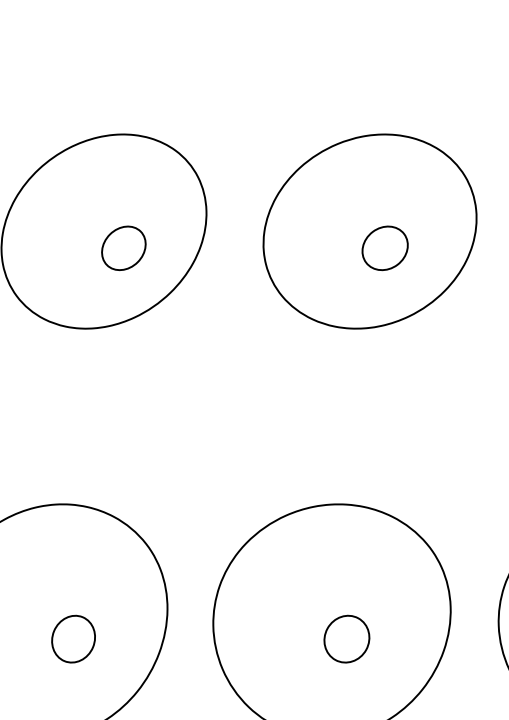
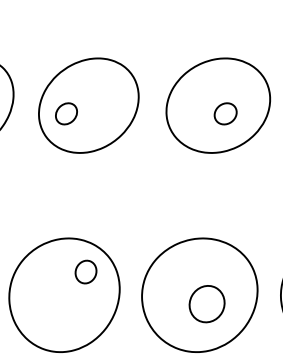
part: (123, 247) -> (66, 113), moved
part: (72, 637) -> (85, 271), moved
part: (345, 637) -> (206, 303), size x1.6

